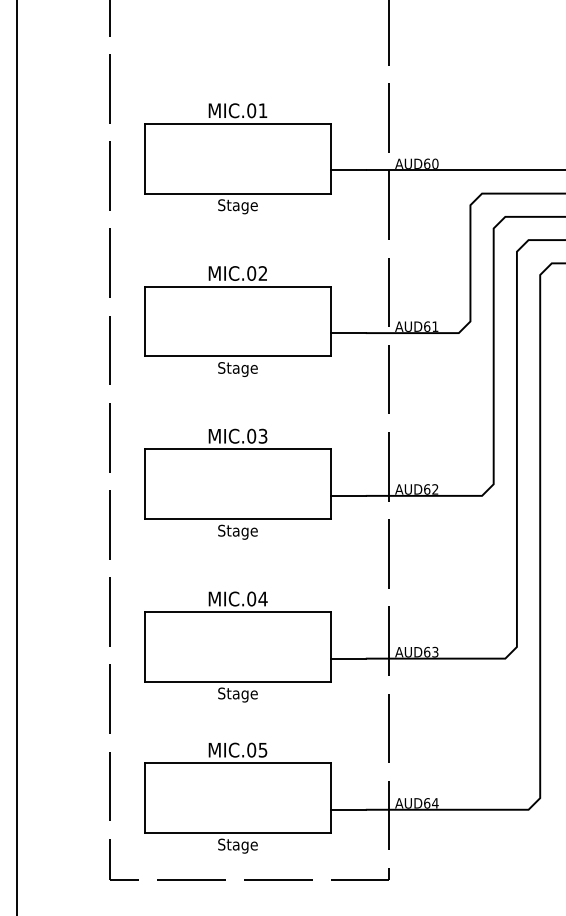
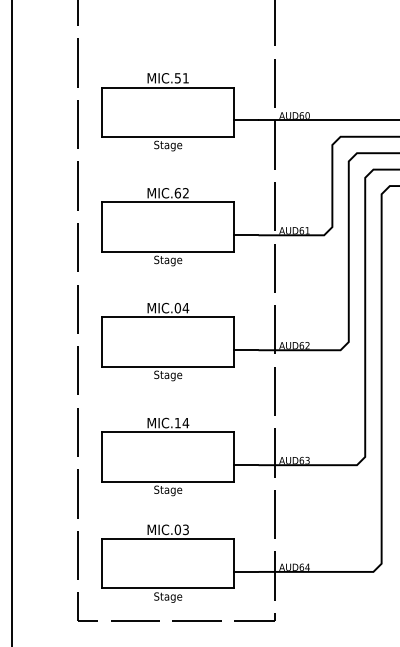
text: (251, 110) -> (177, 78), MIC.01 -> MIC.51
text: (251, 273) -> (177, 193), MIC.02 -> MIC.62
text: (262, 435) -> (185, 307), MIC.03 -> MIC.04
text: (251, 598) -> (177, 422), MIC.04 -> MIC.14
text: (263, 749) -> (186, 529), MIC.05 -> MIC.03

